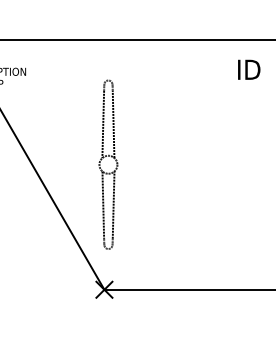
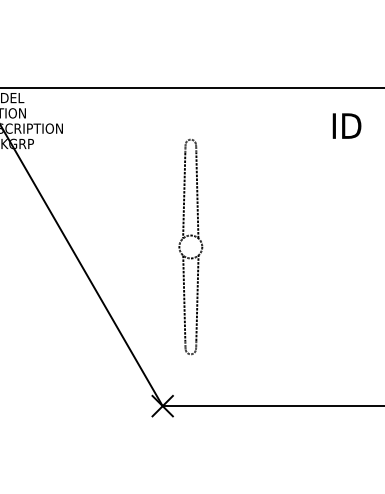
part: (111, 157) -> (194, 237), moved

